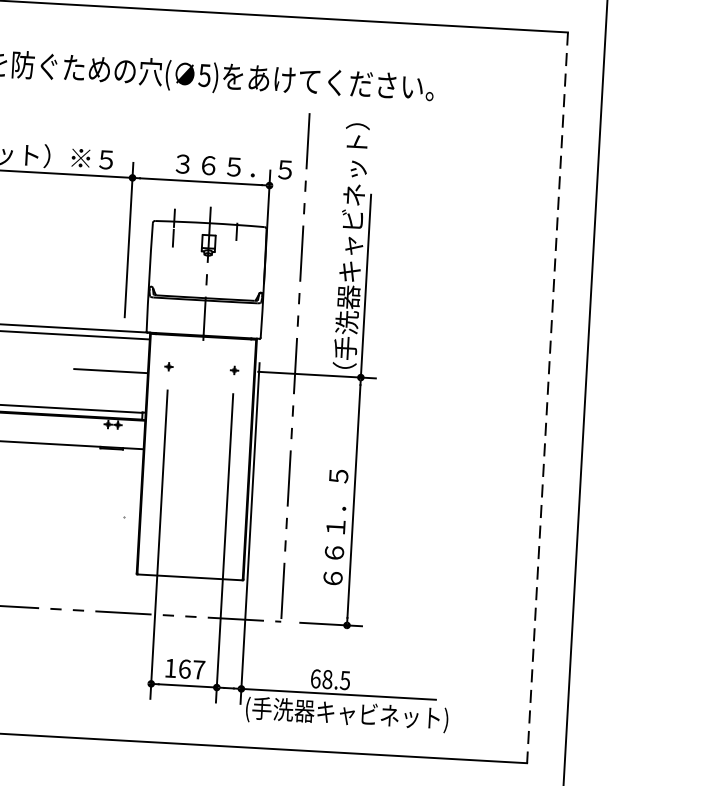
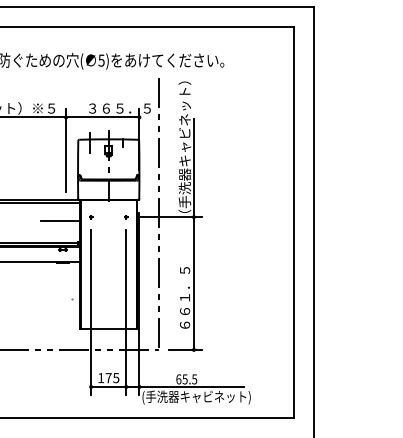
line: (548, 397) -> (294, 222), dashed -> solid
text: (191, 670) -> (112, 378), 167 -> 175
text: (326, 679) -> (184, 379), 68.5 -> 65.5

